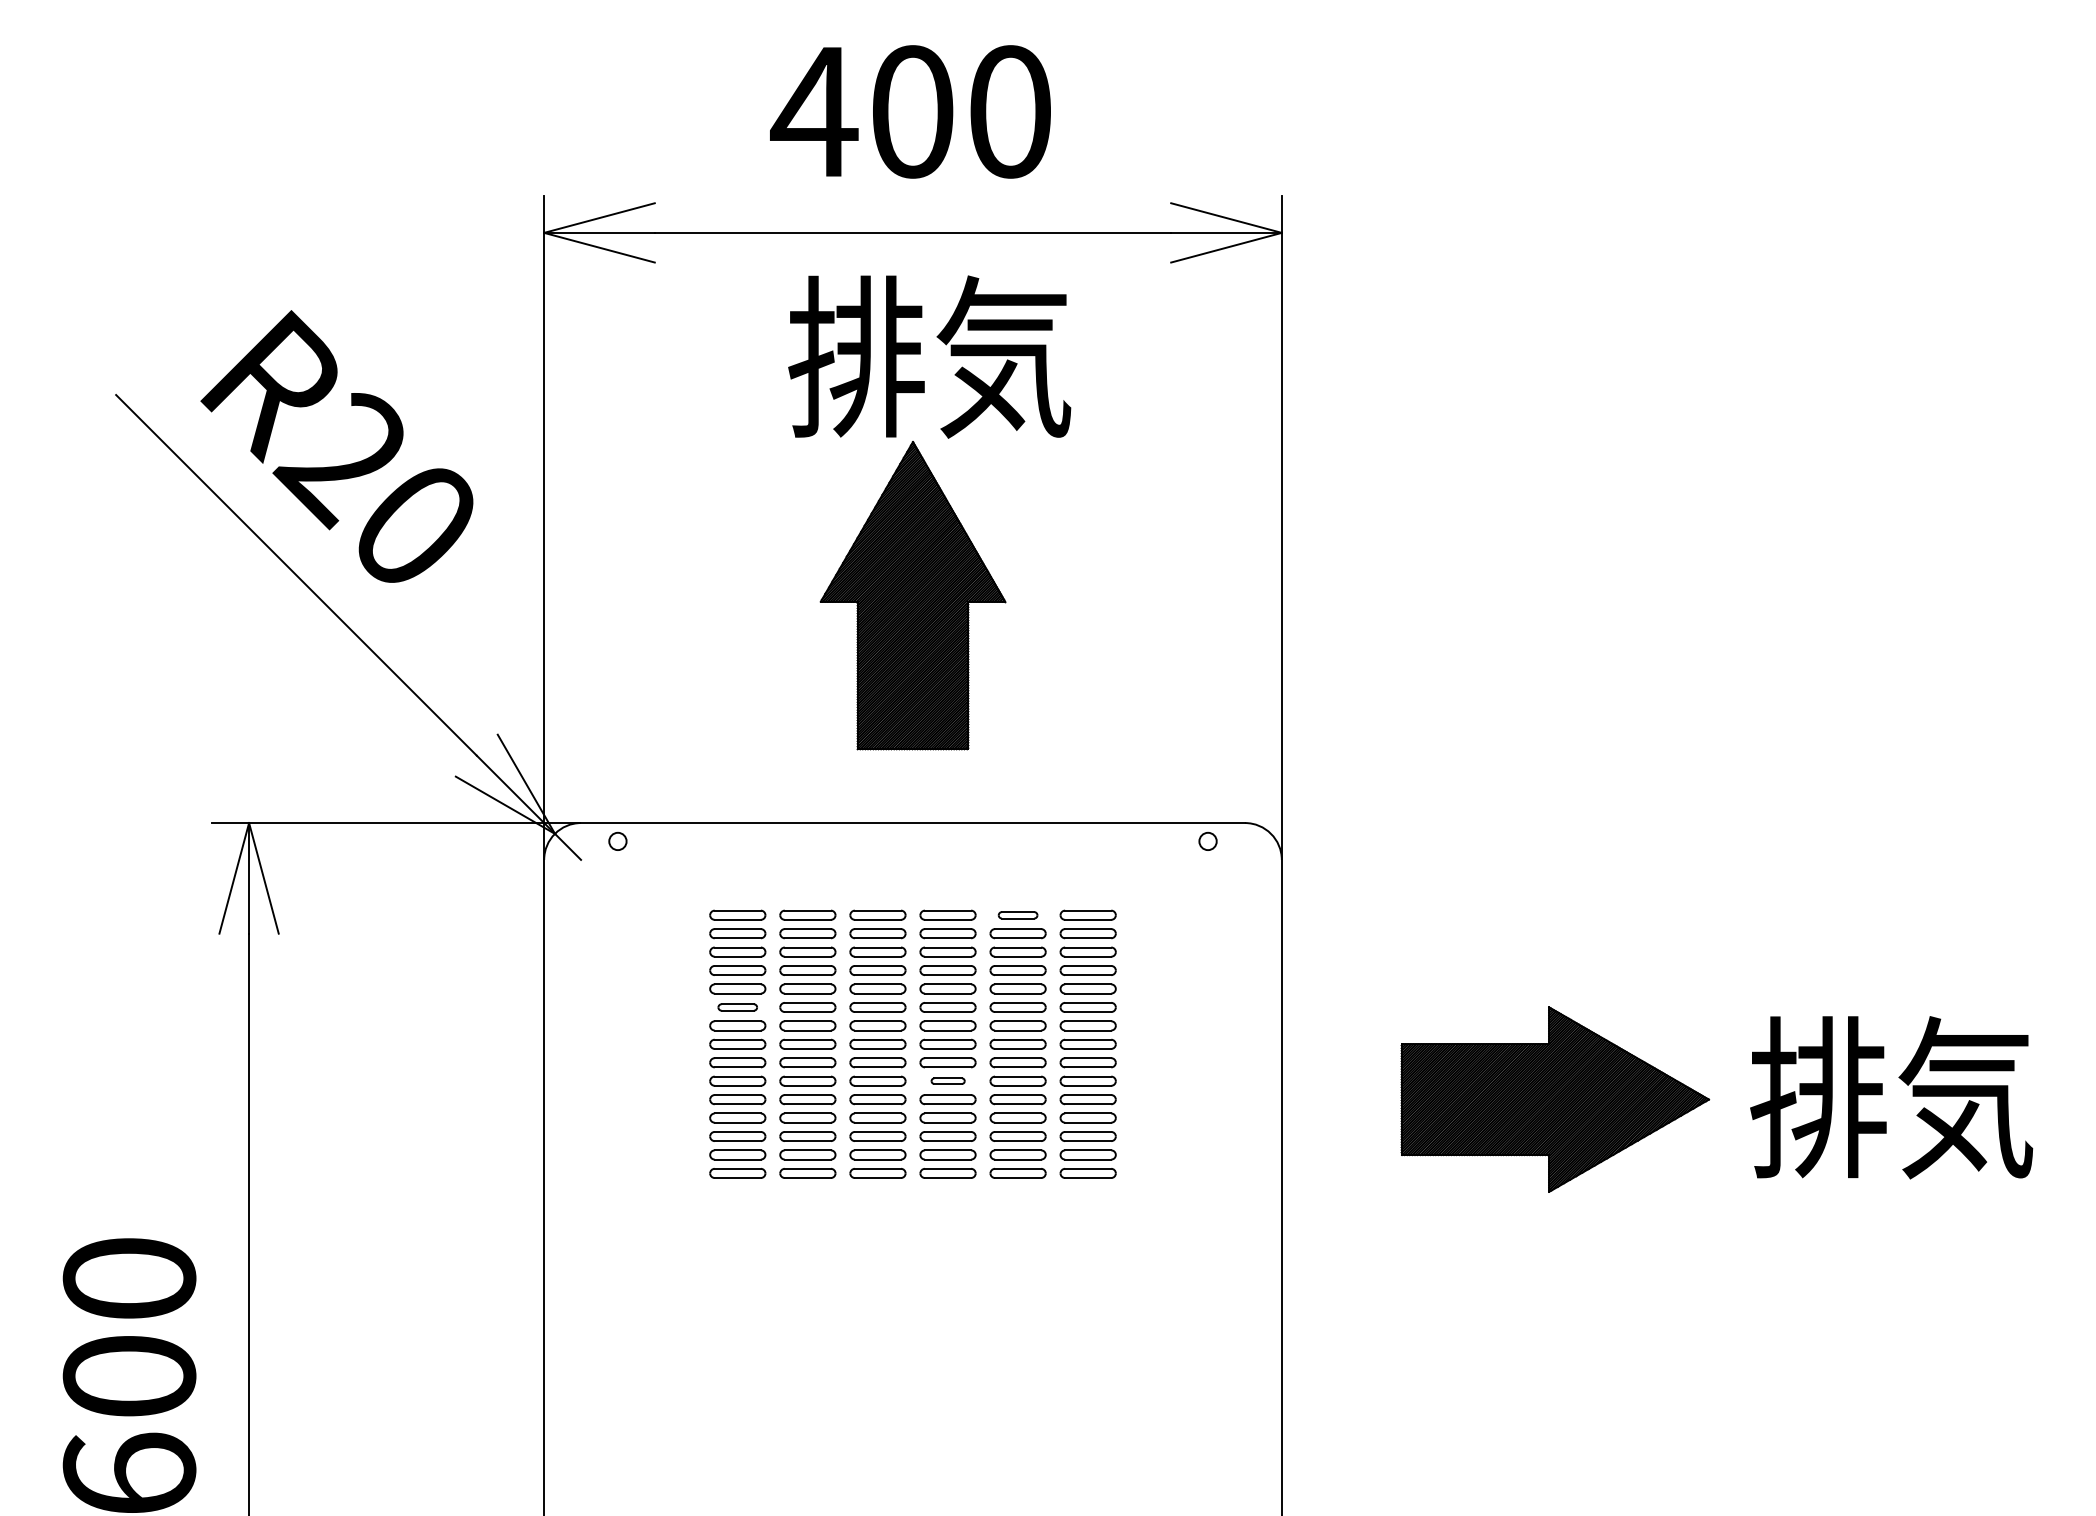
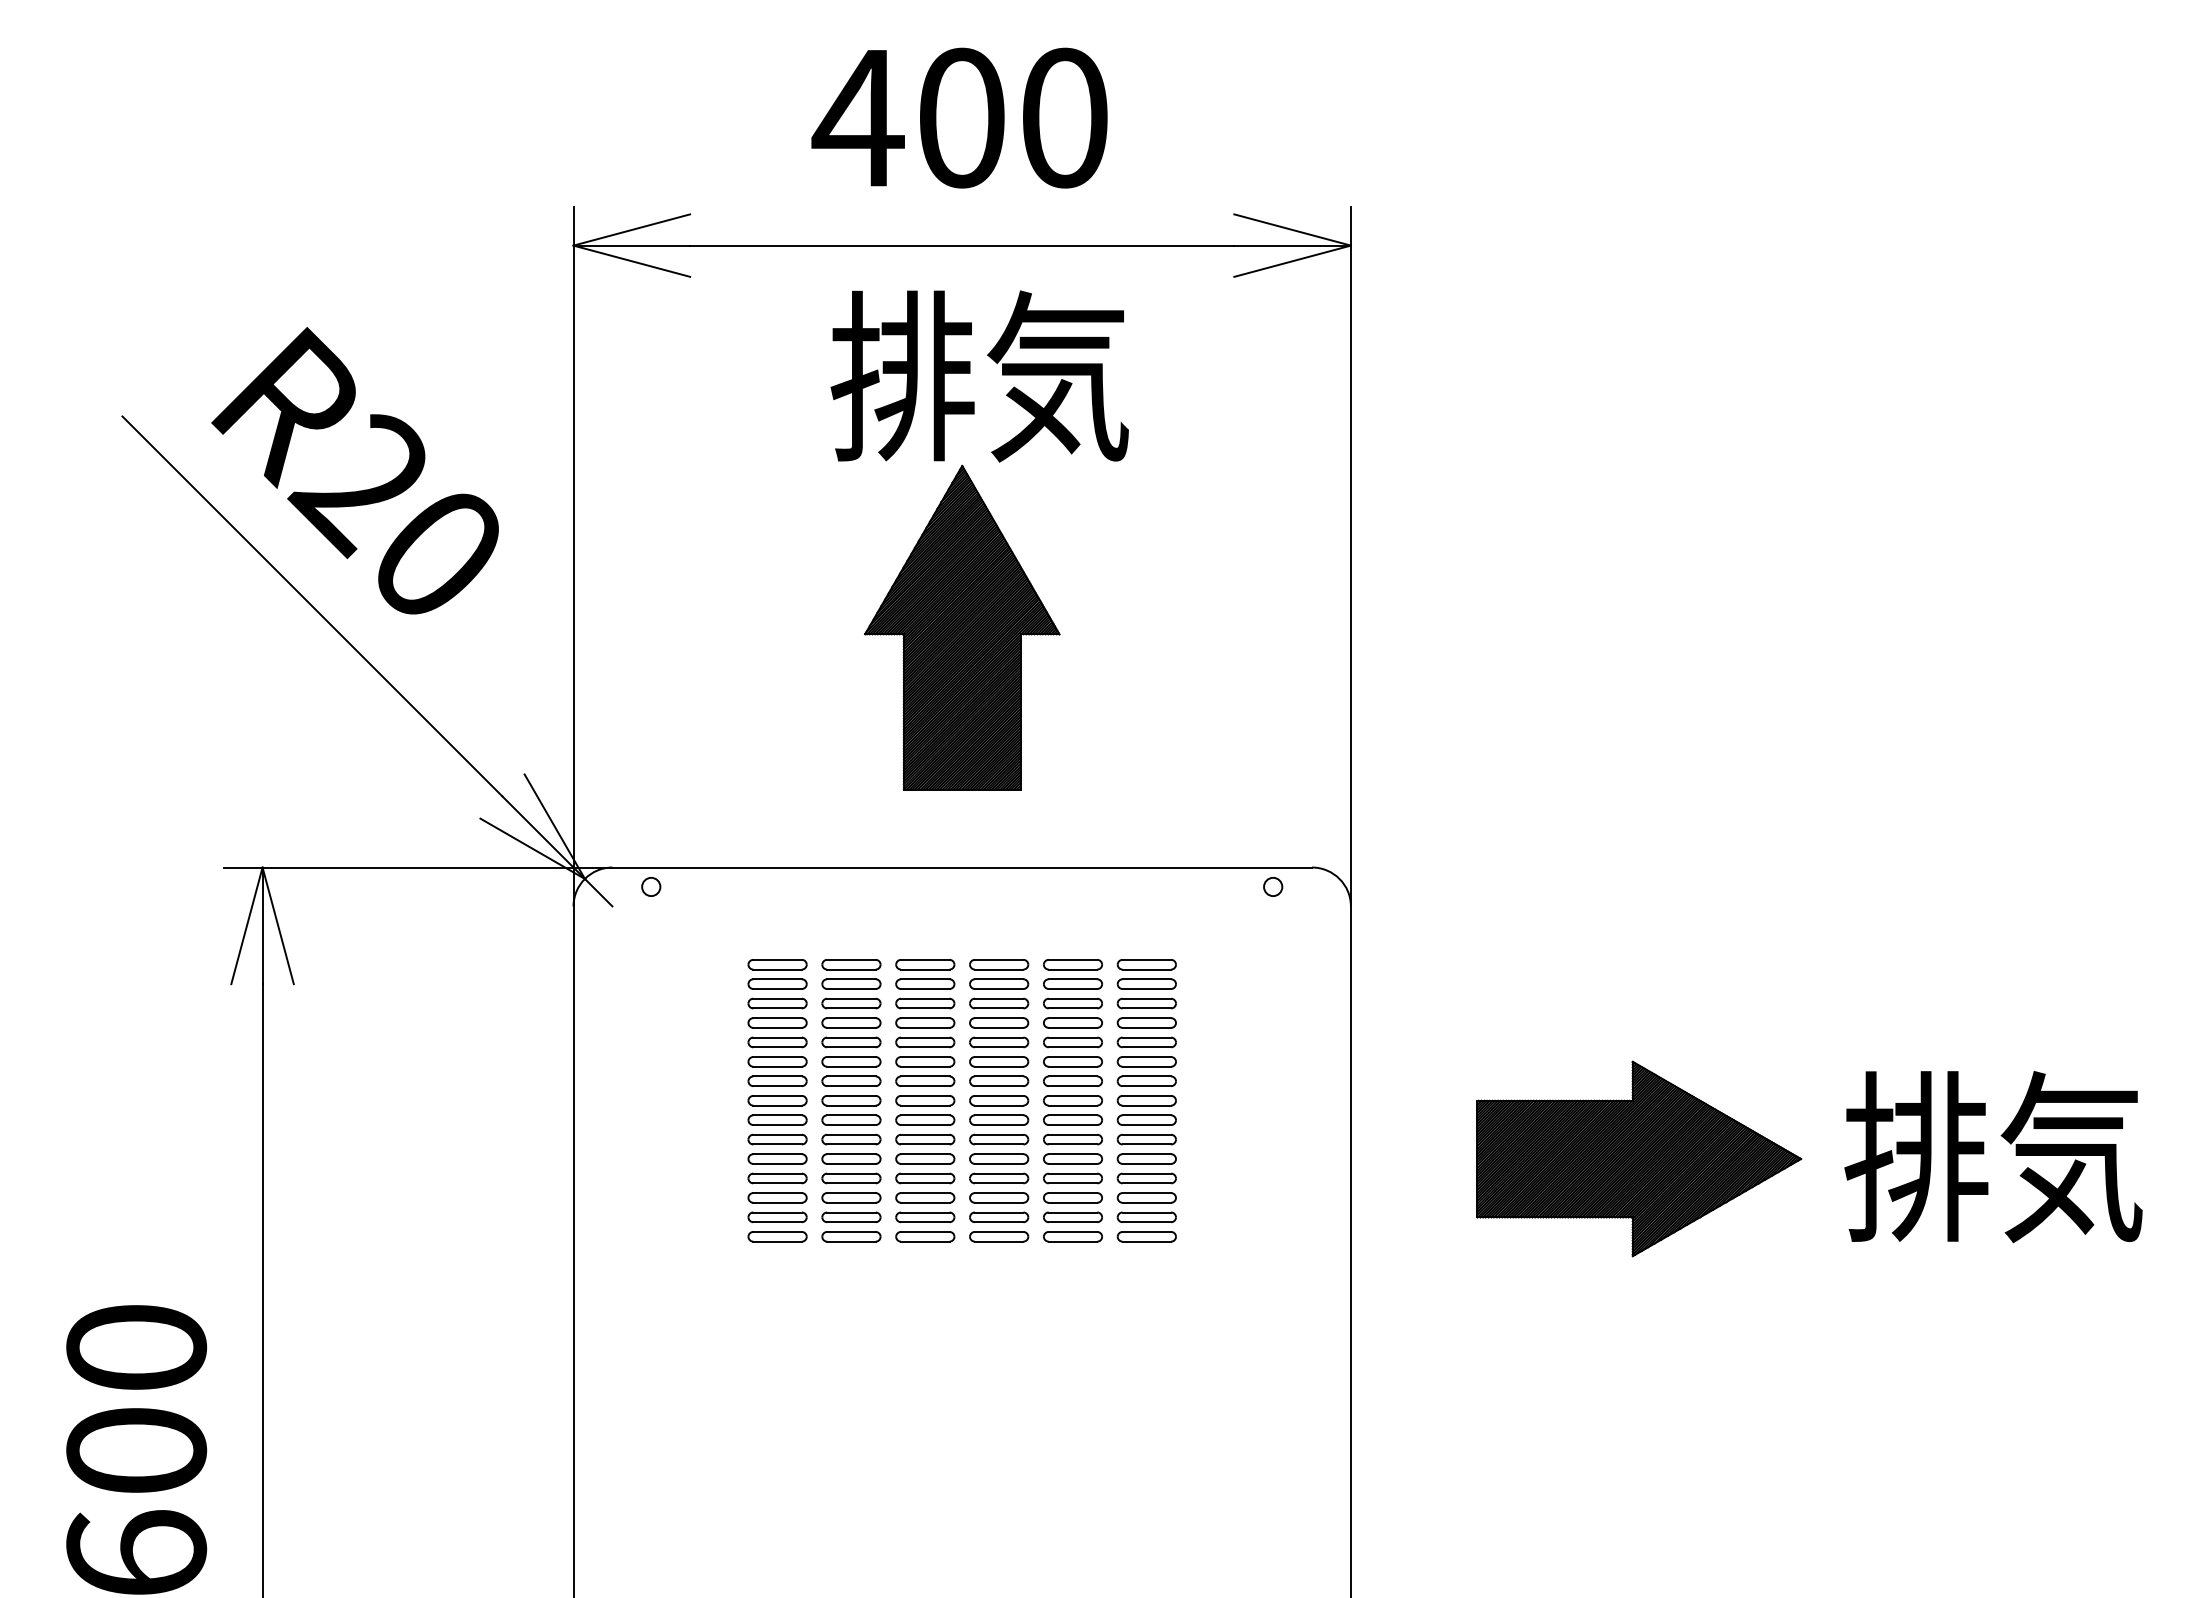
part: (1017, 915) -> (1072, 964), size x1.43
part: (737, 1007) -> (777, 1061), size x1.43
part: (948, 1081) -> (999, 1139), size x1.67

